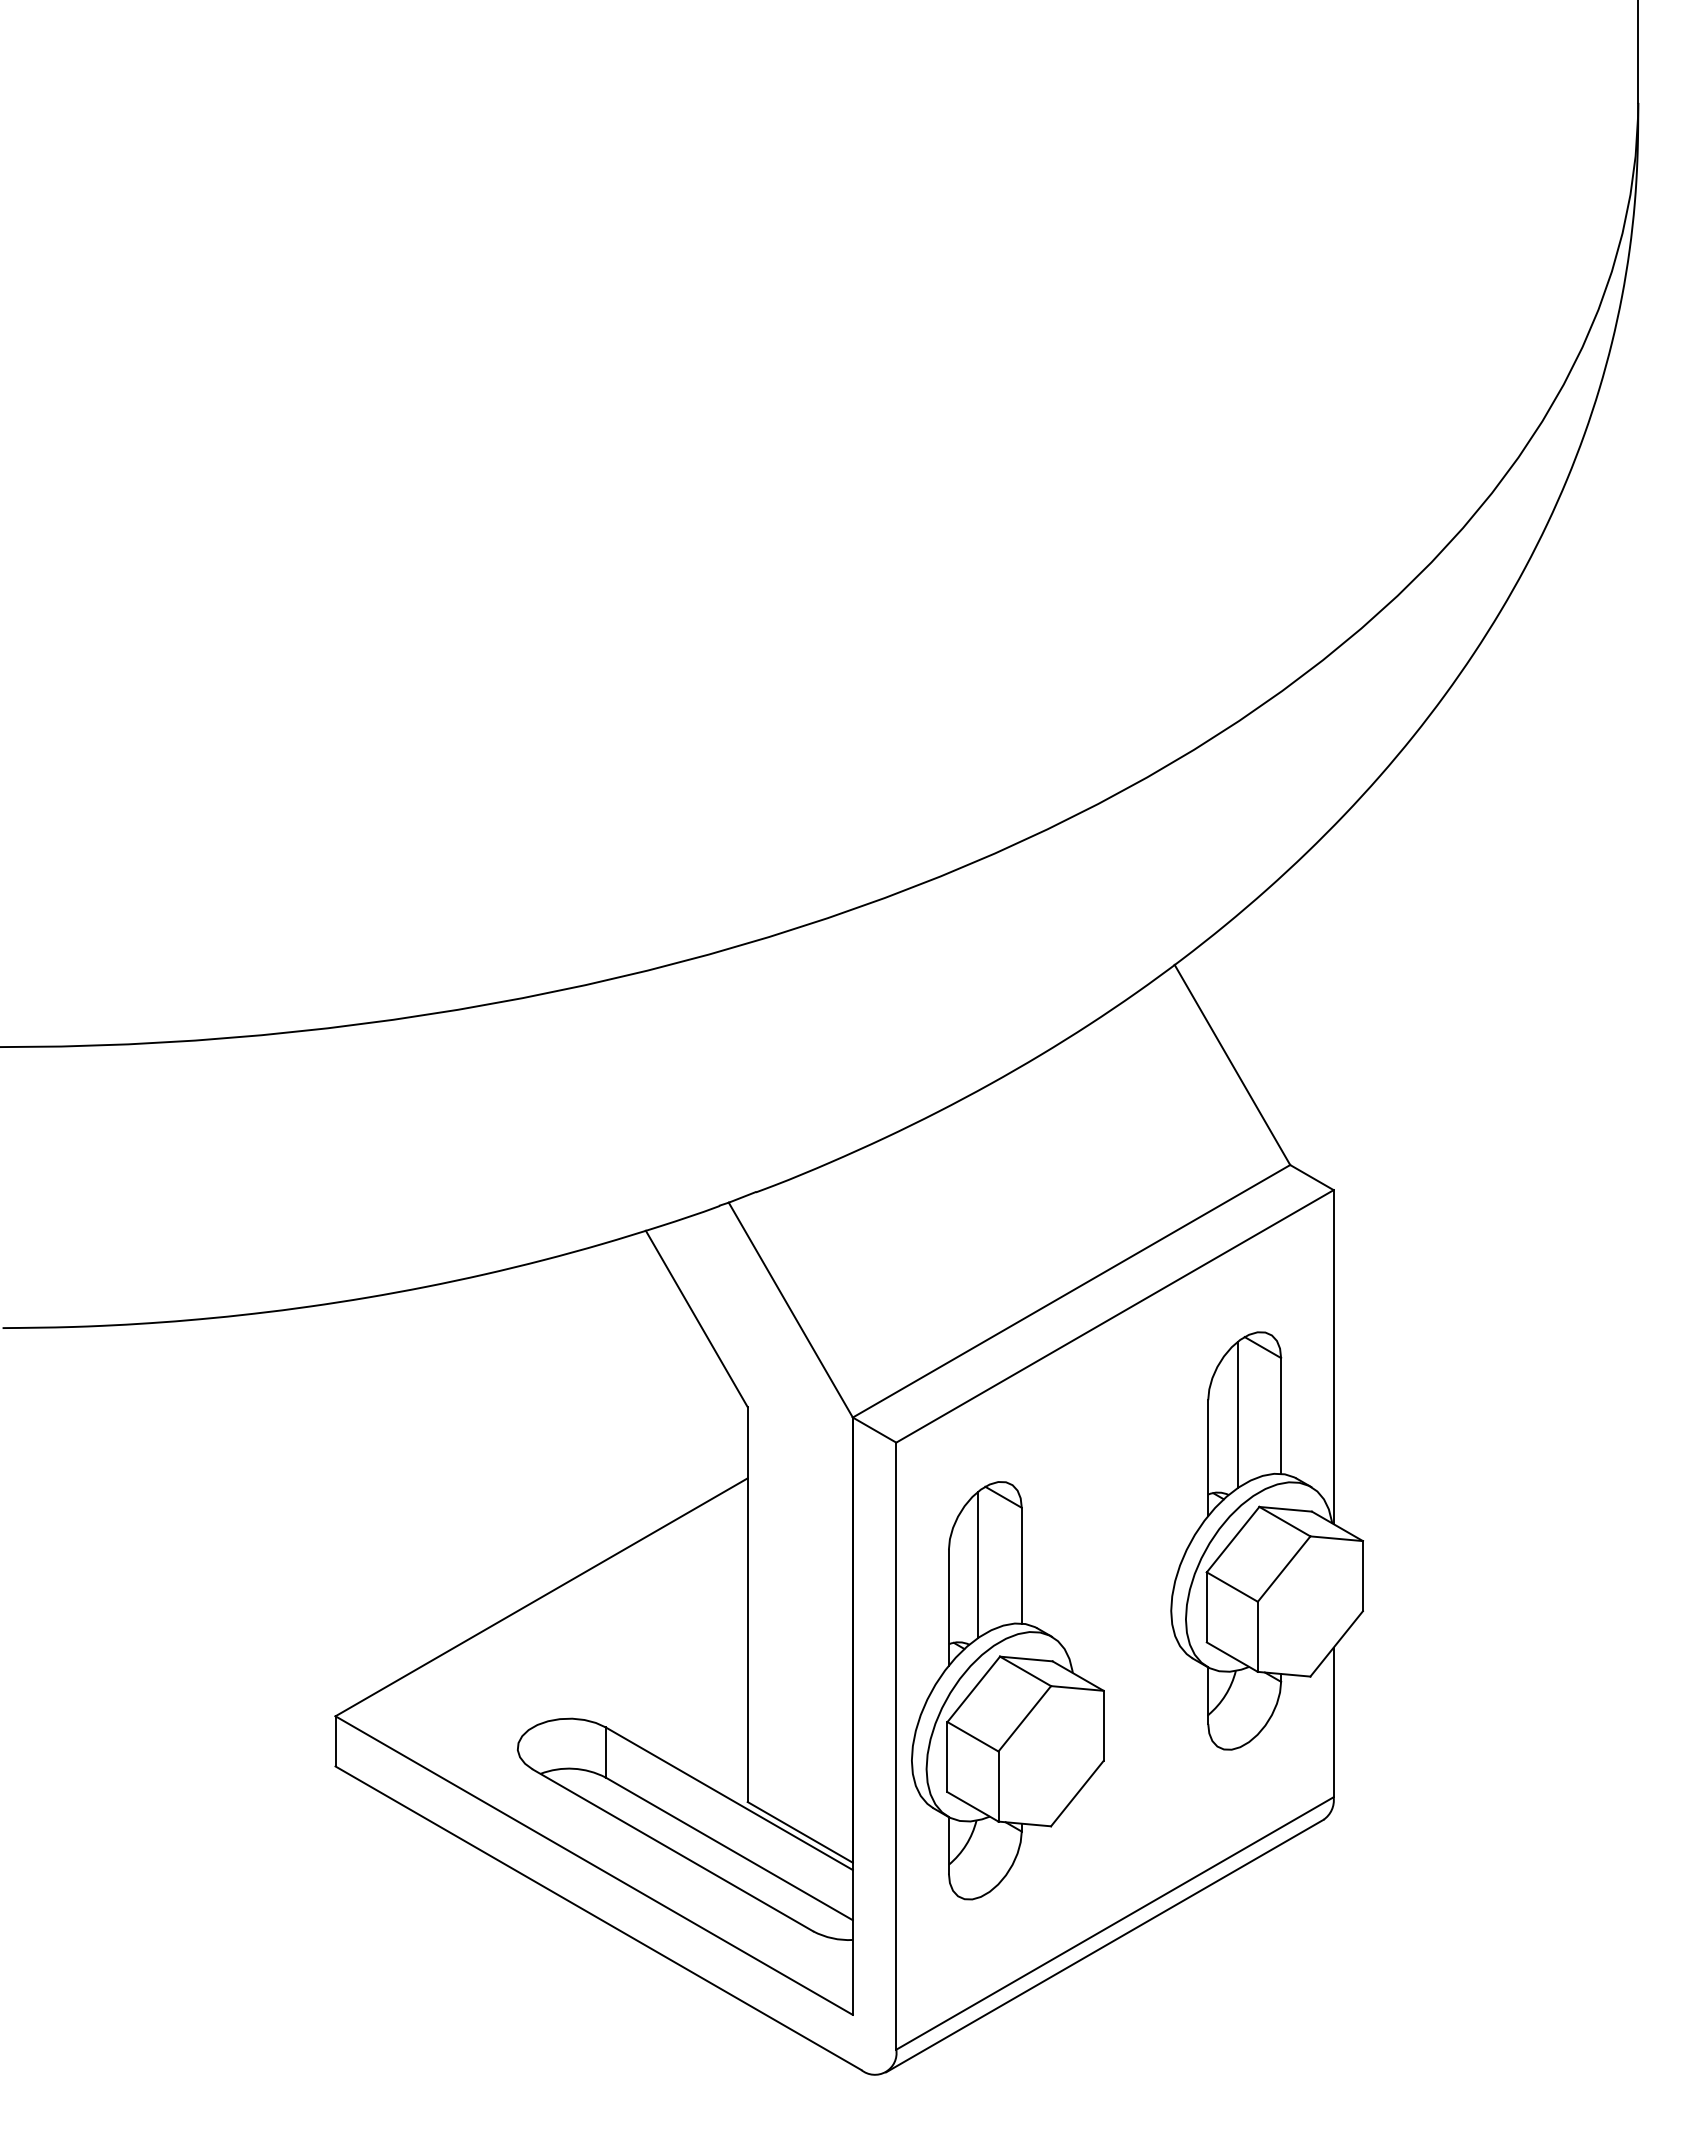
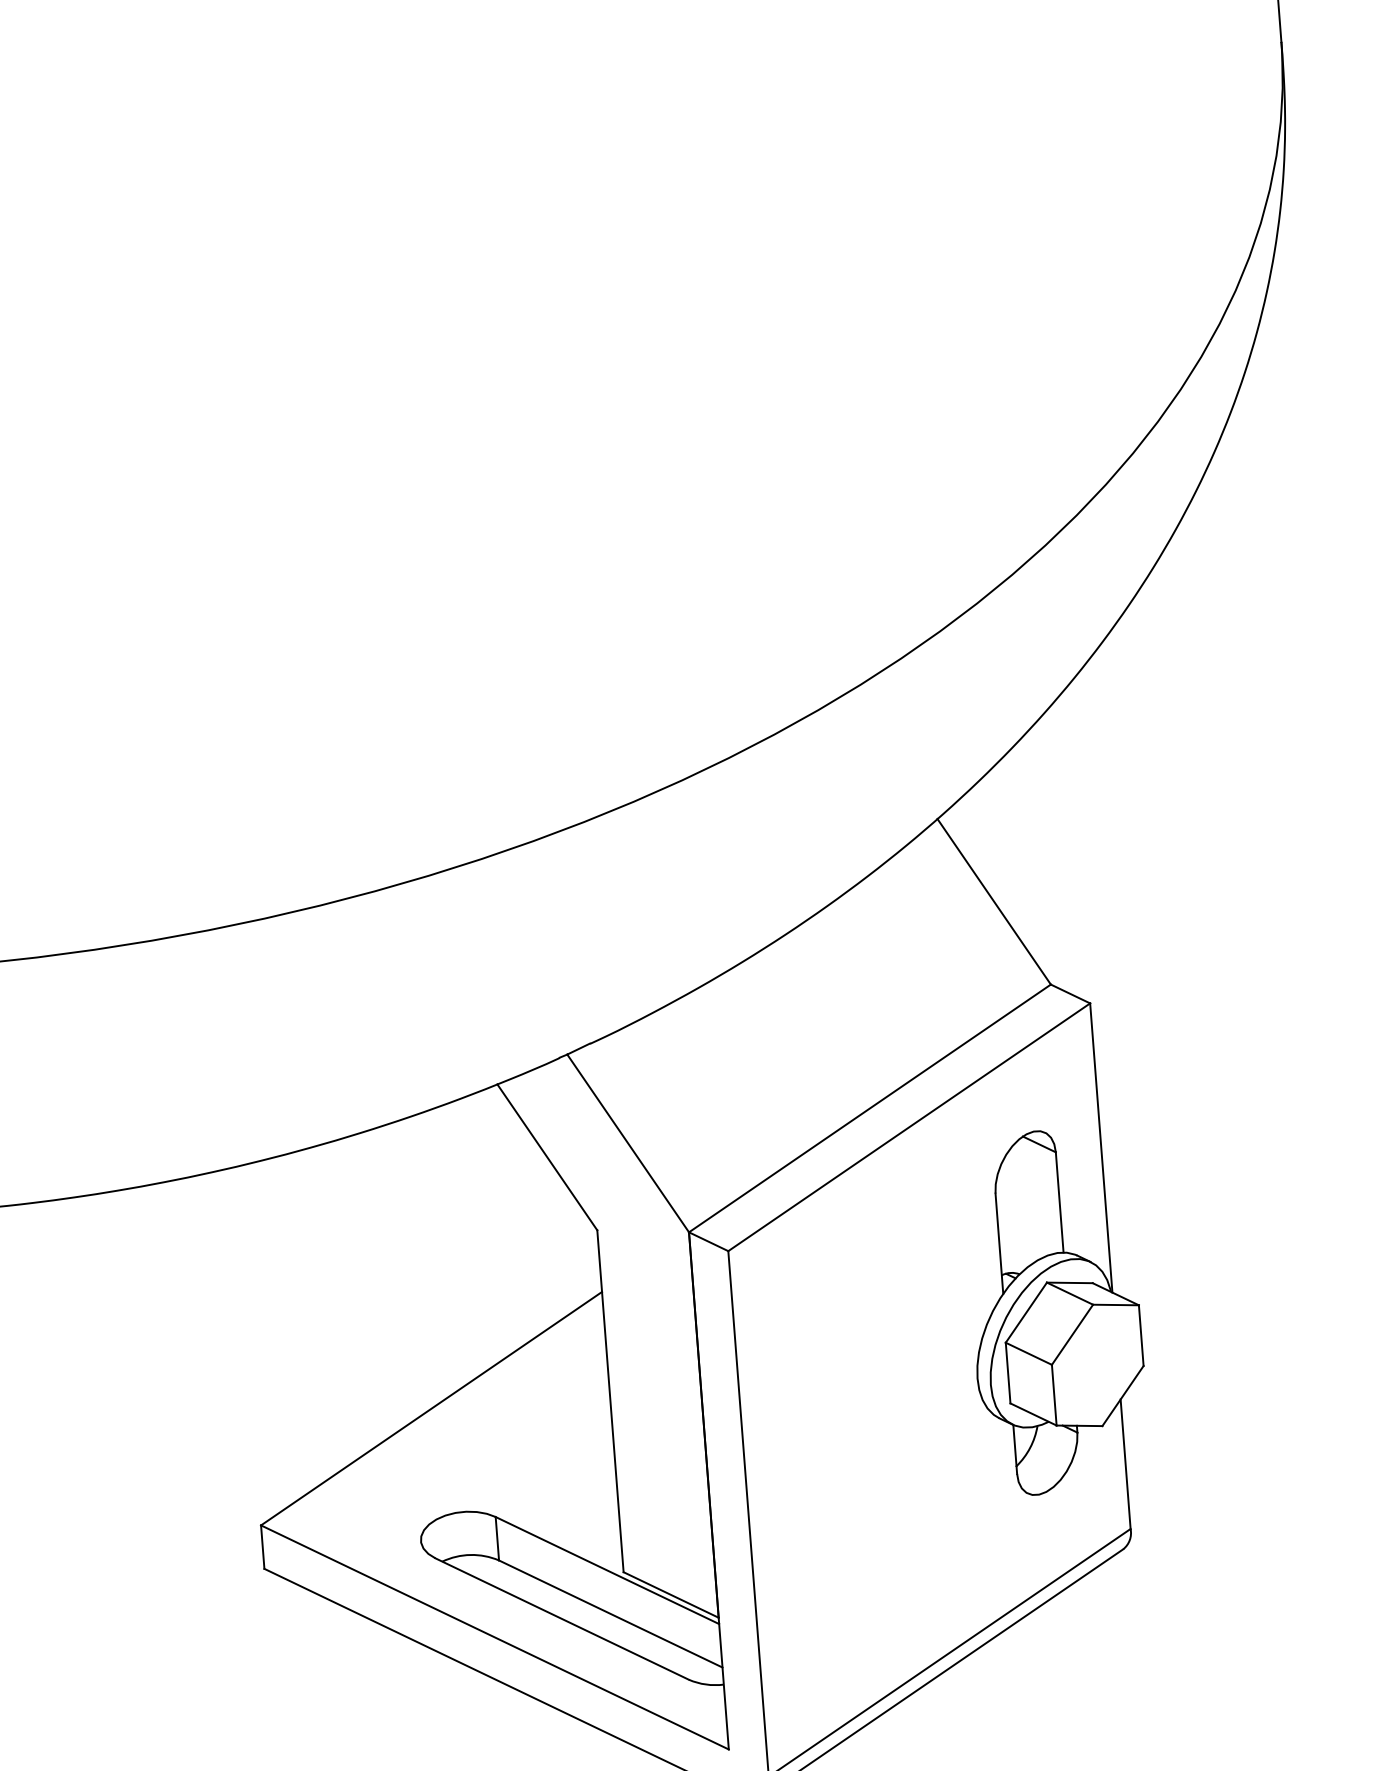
line: (1237, 1414) -> (1021, 1204), removed
part: (1007, 1690) -> (841, 1458), removed

